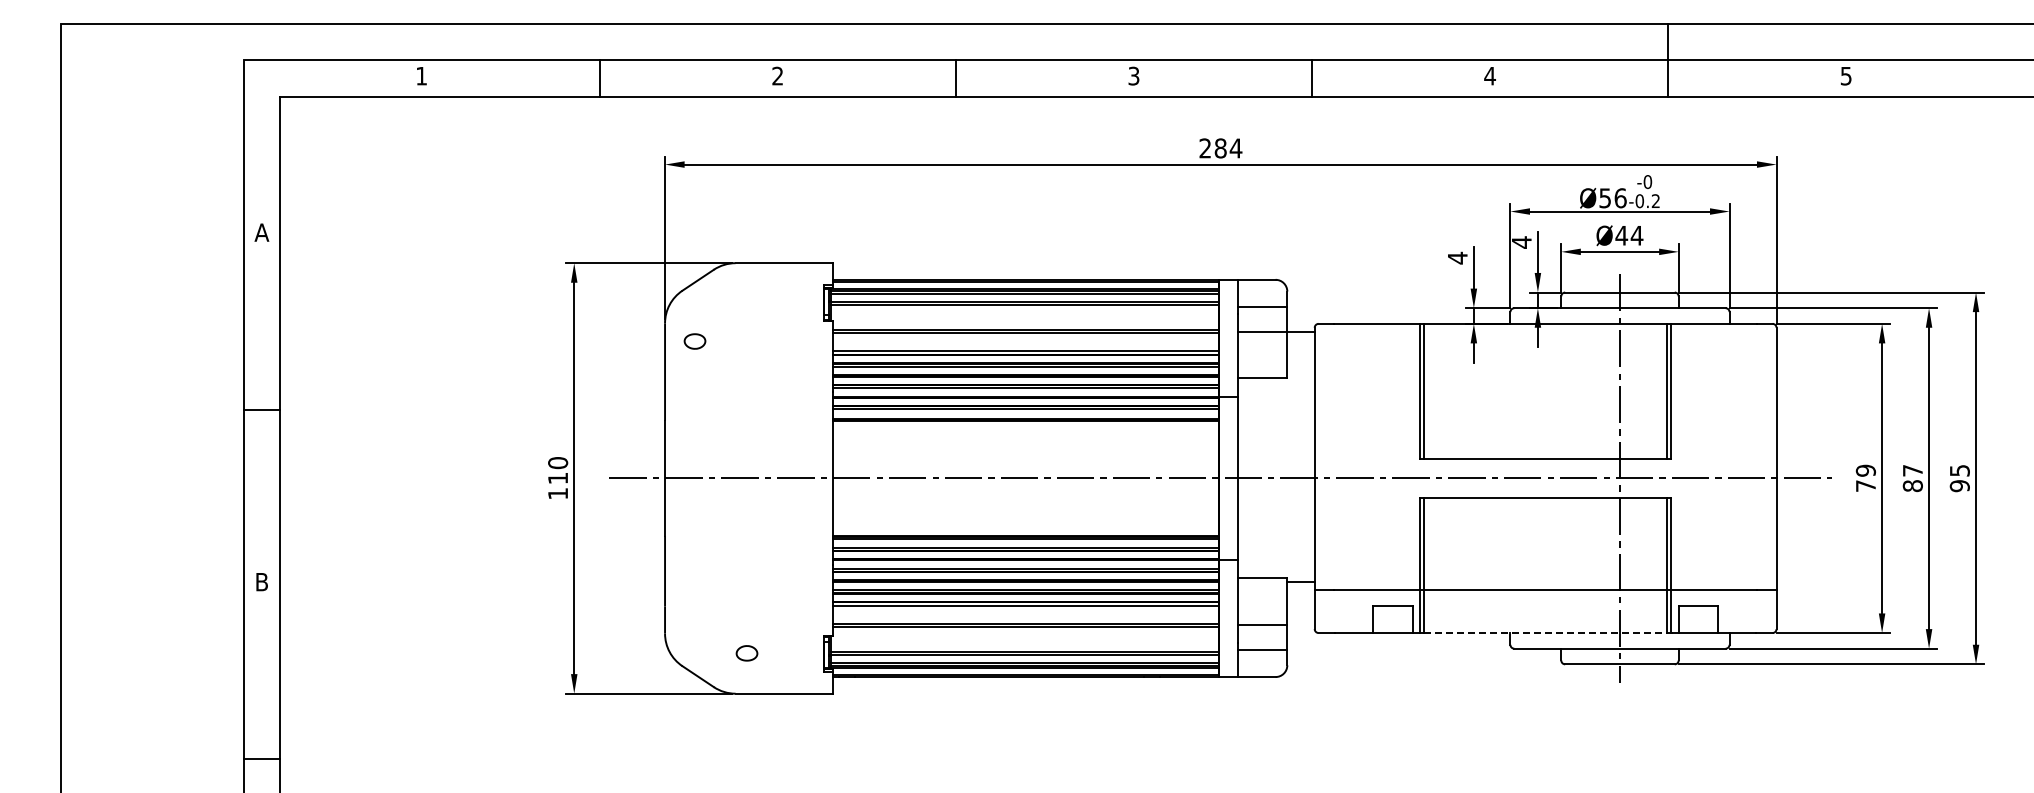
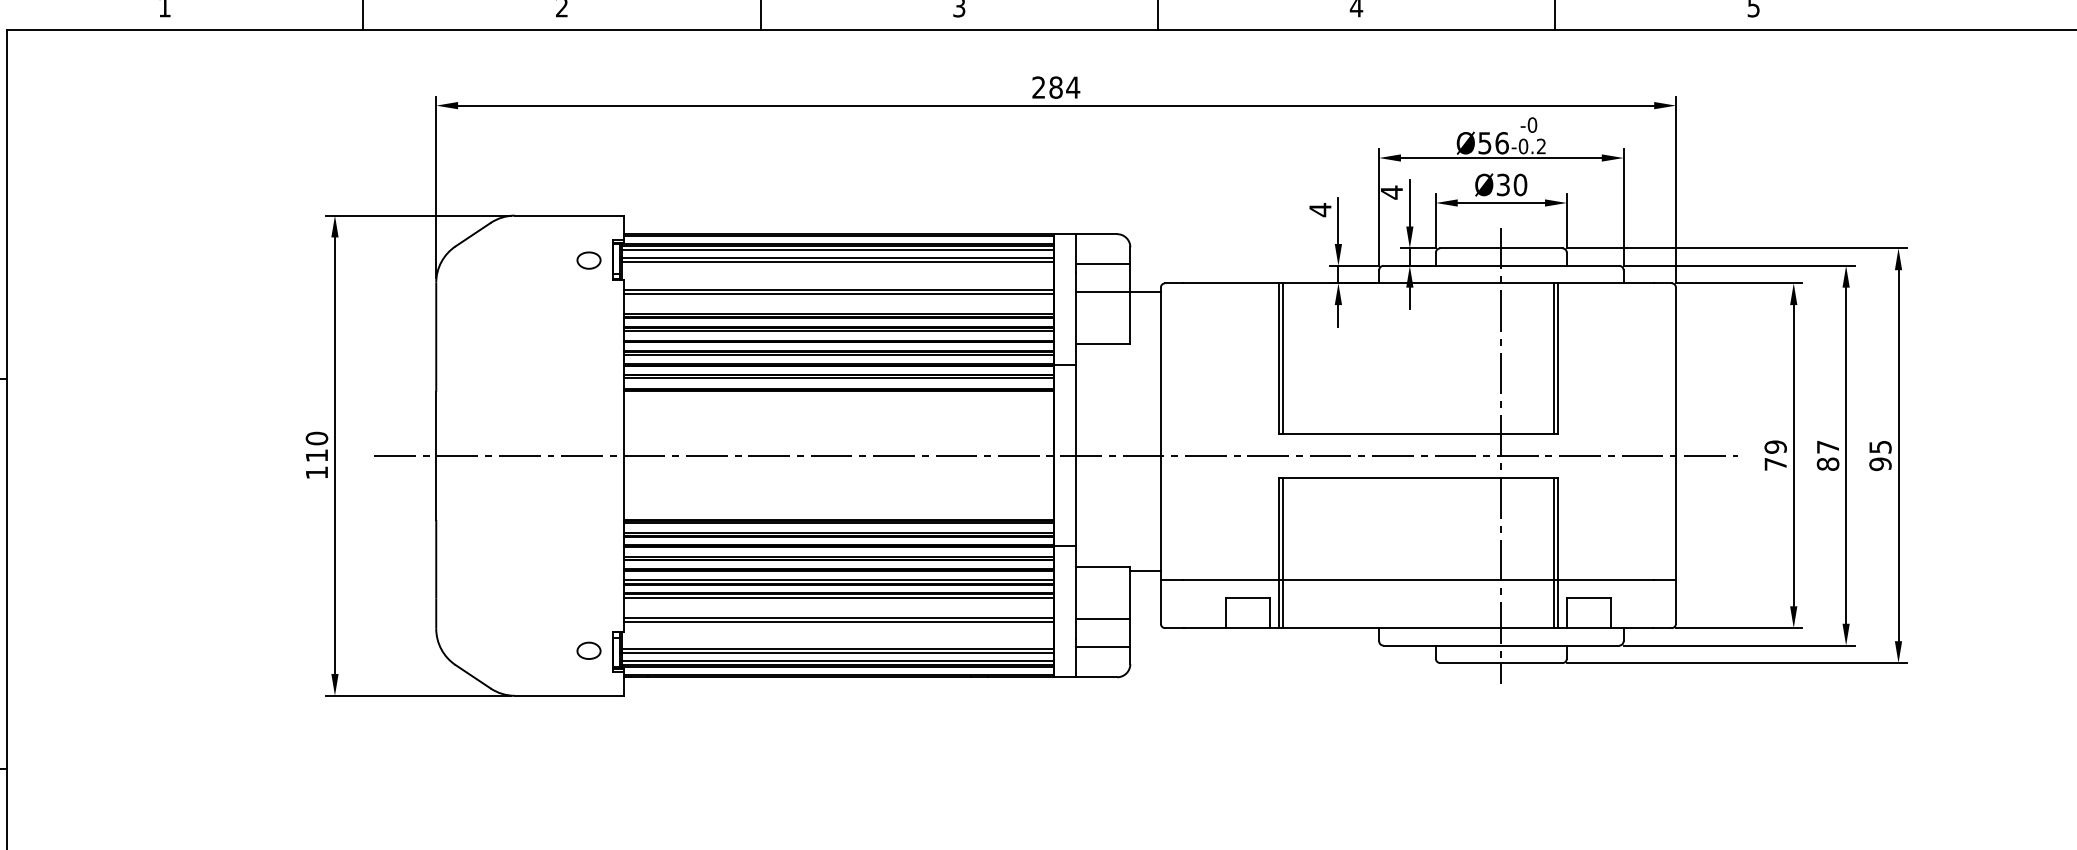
text: (1629, 235) -> (1511, 184), Ø44 -> Ø30
part: (694, 341) -> (588, 260), moved
line: (1546, 633) -> (1419, 628), dashed -> solid
part: (746, 653) -> (588, 650), moved

